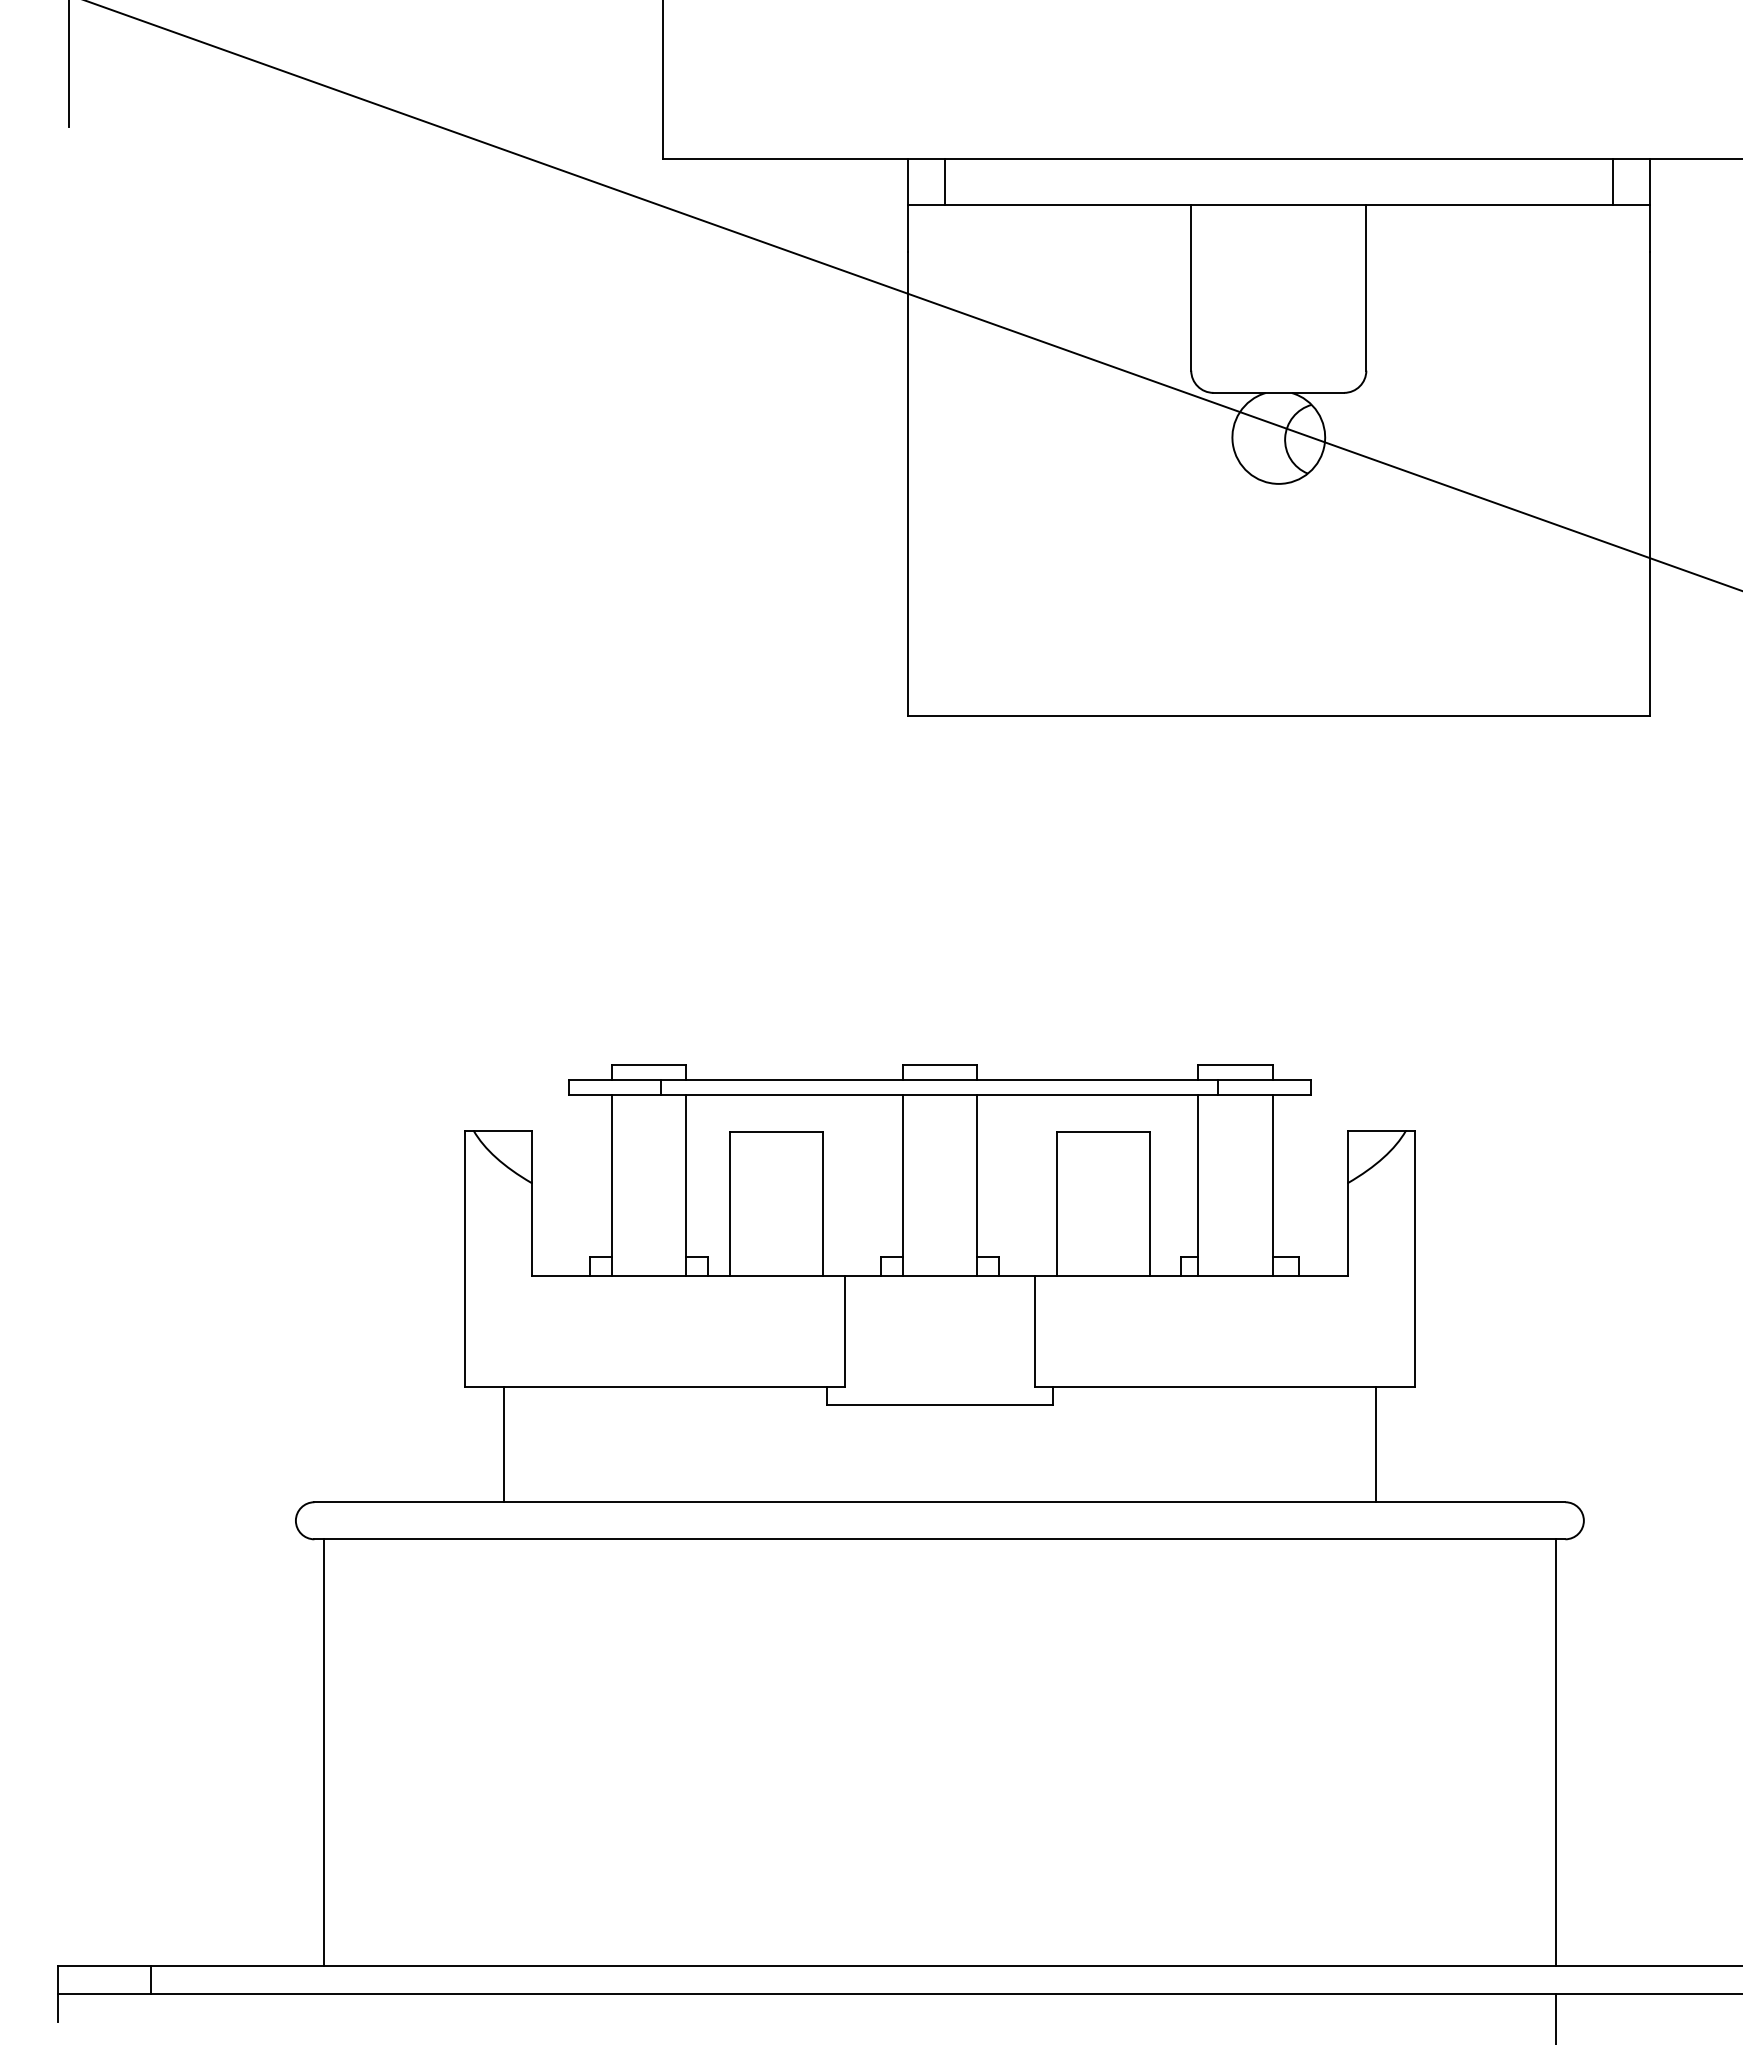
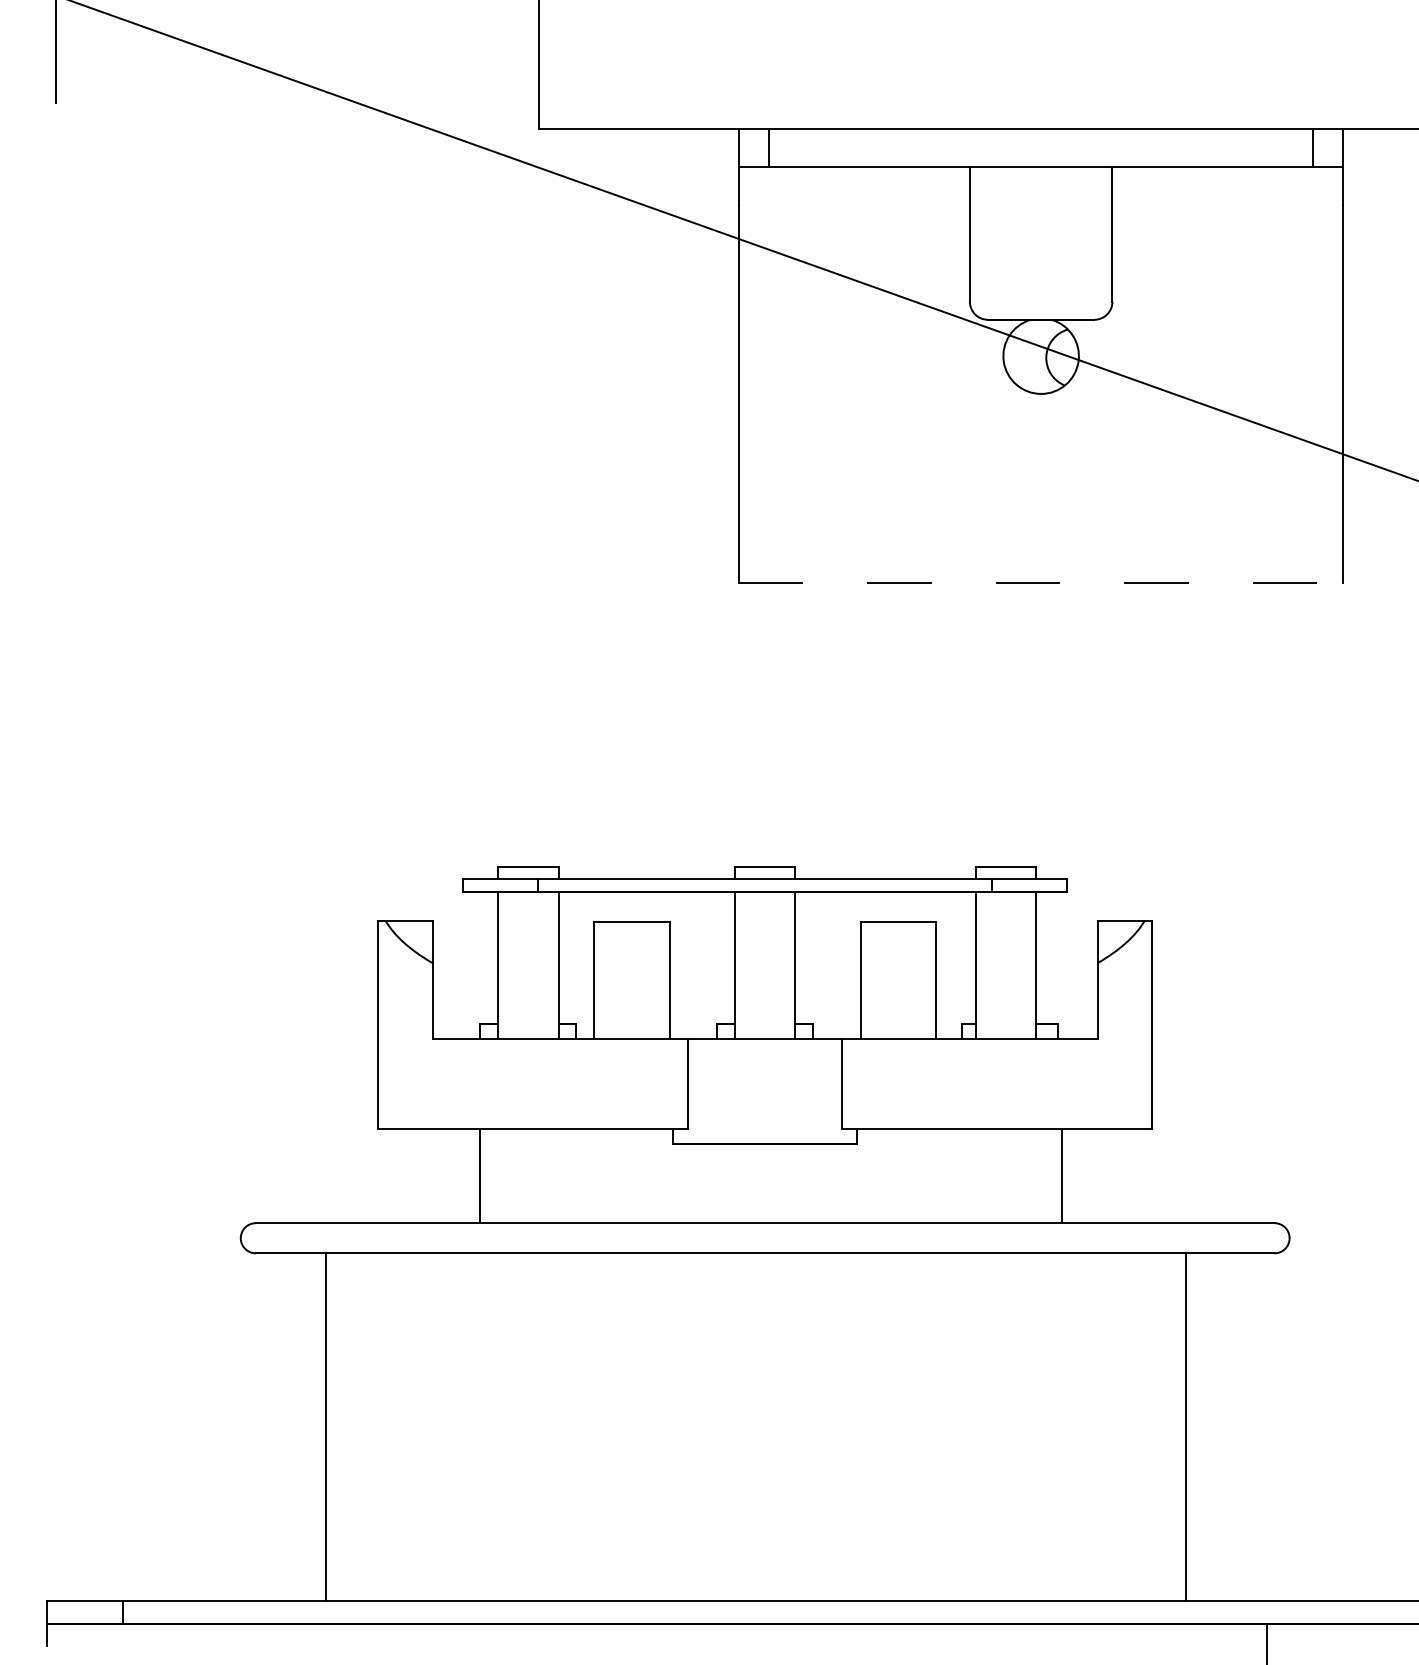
line: (1279, 715) -> (1041, 582), solid -> dashed
line: (503, 1444) -> (479, 1176), moved
line: (1376, 1444) -> (1062, 1176), moved
line: (323, 1752) -> (325, 1426), moved
line: (1556, 1752) -> (1186, 1426), moved

